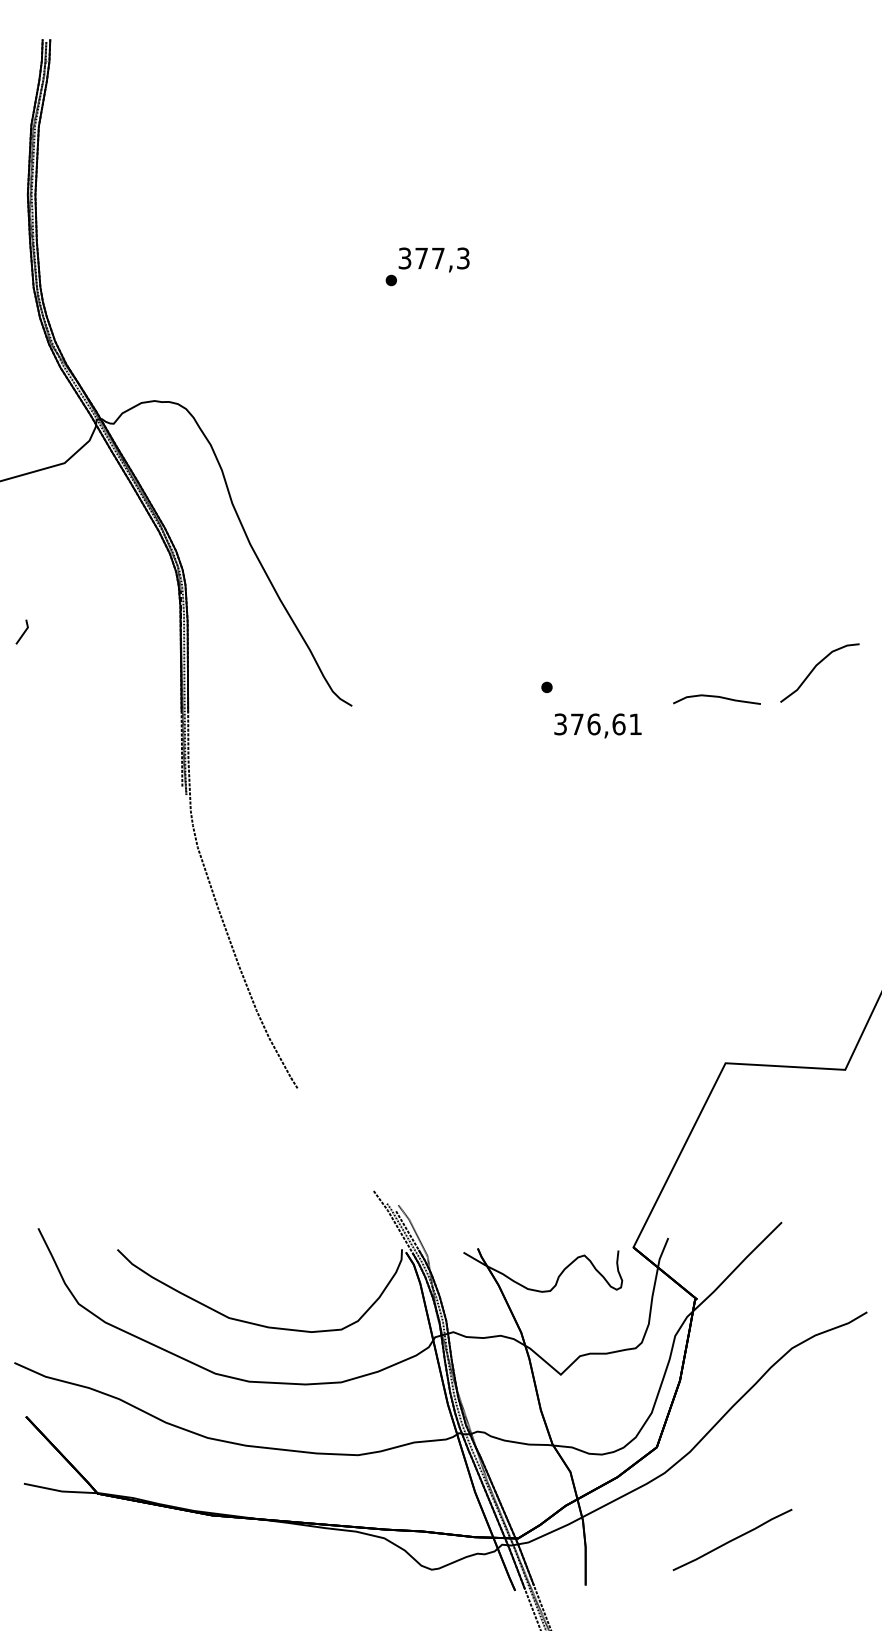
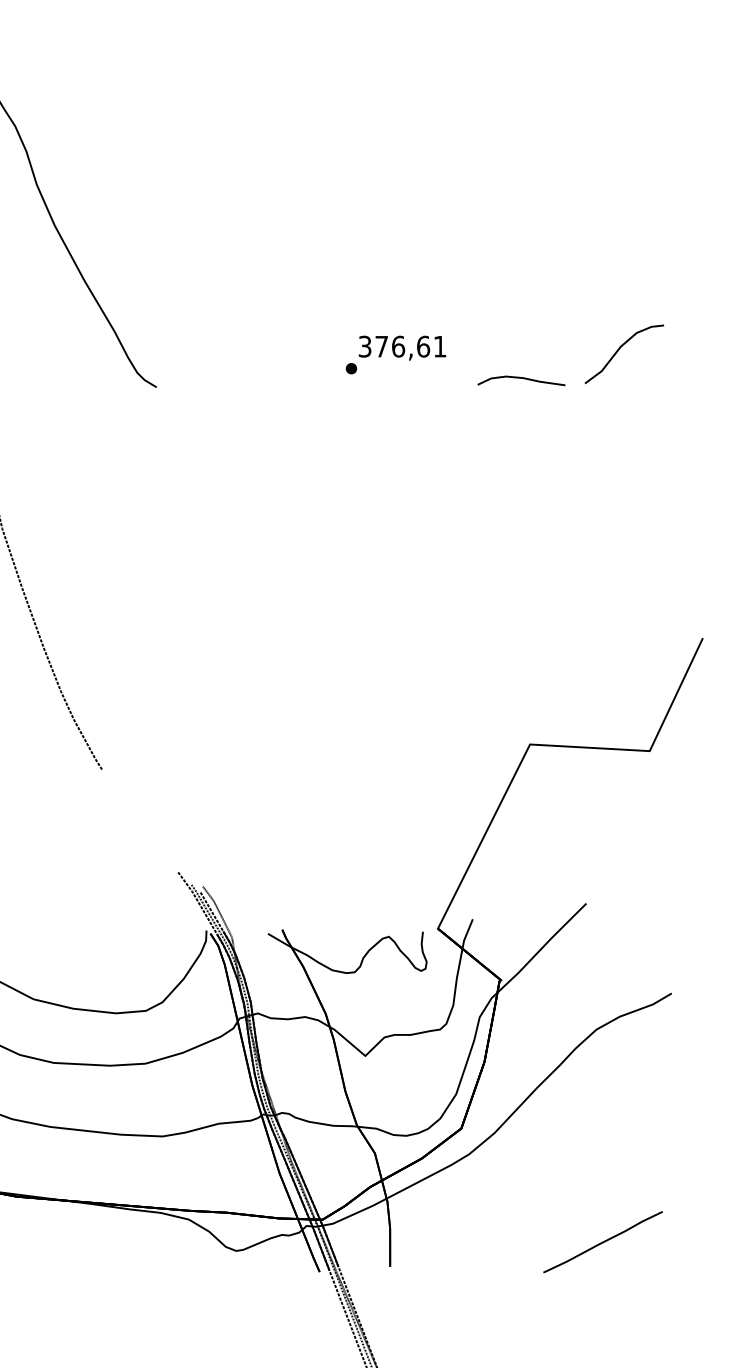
text: (597, 725) -> (401, 347), moved
line: (732, 1539) -> (602, 1241), moved

